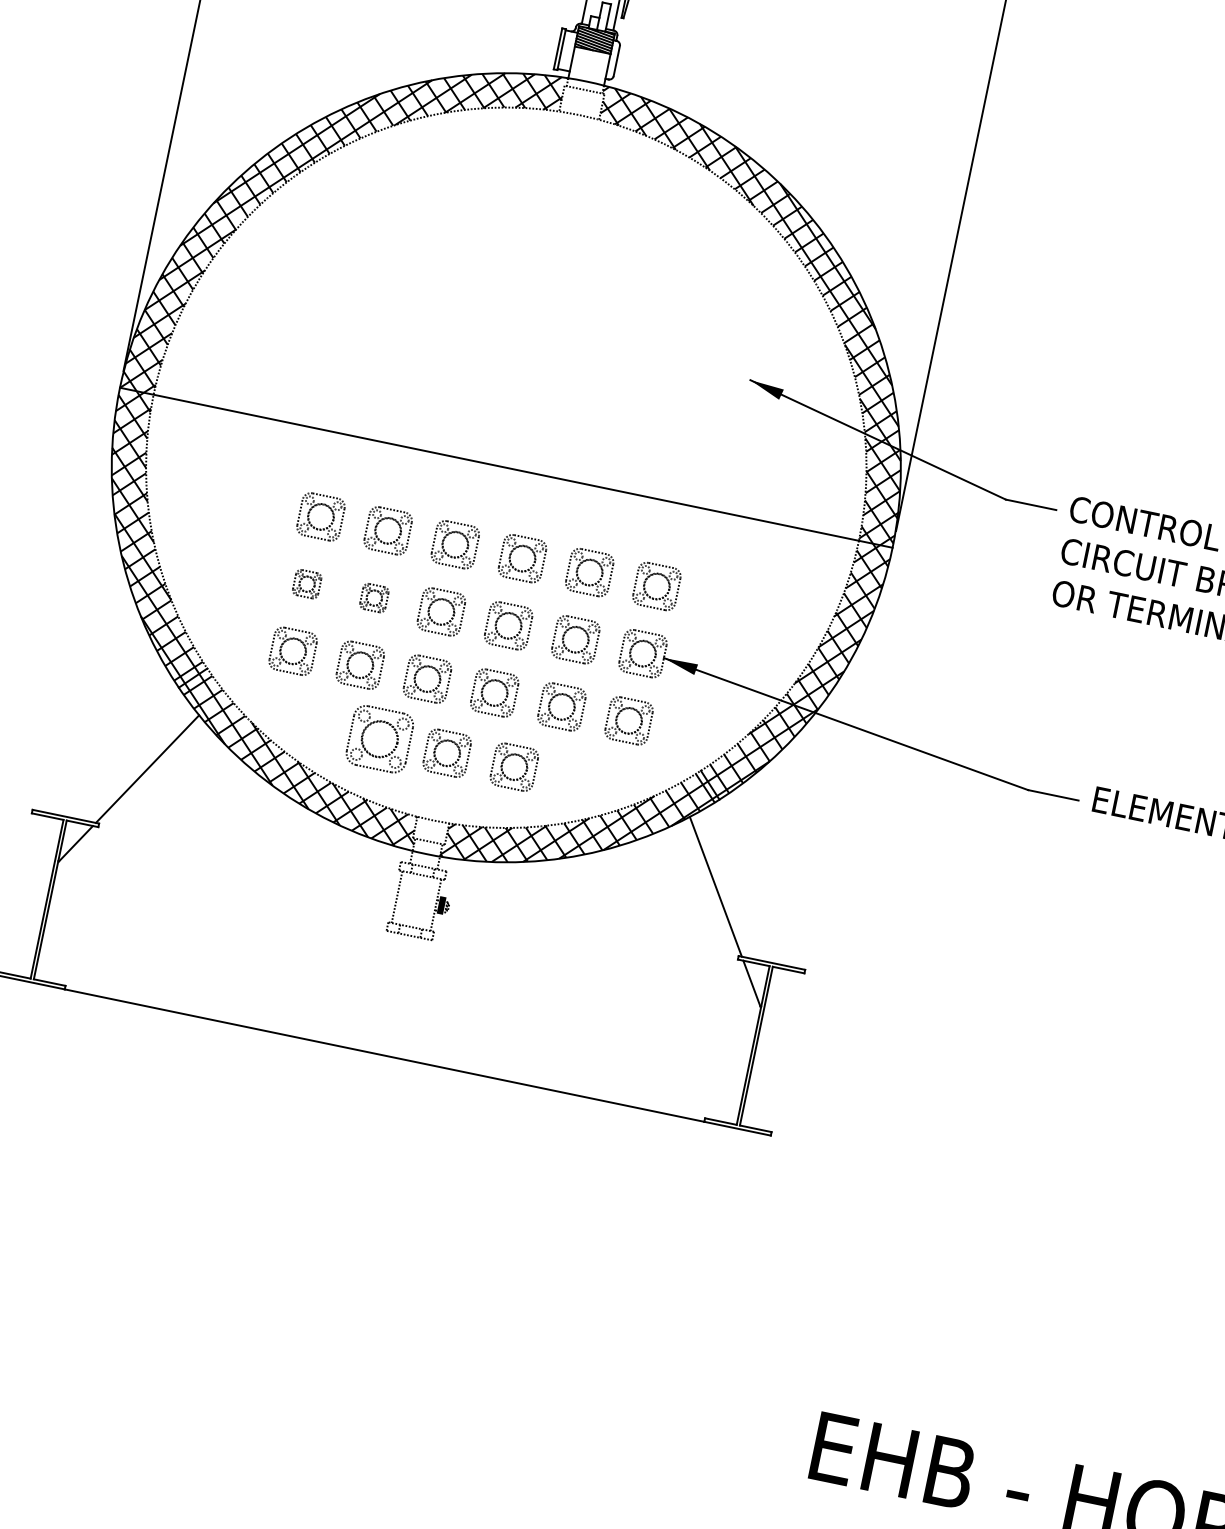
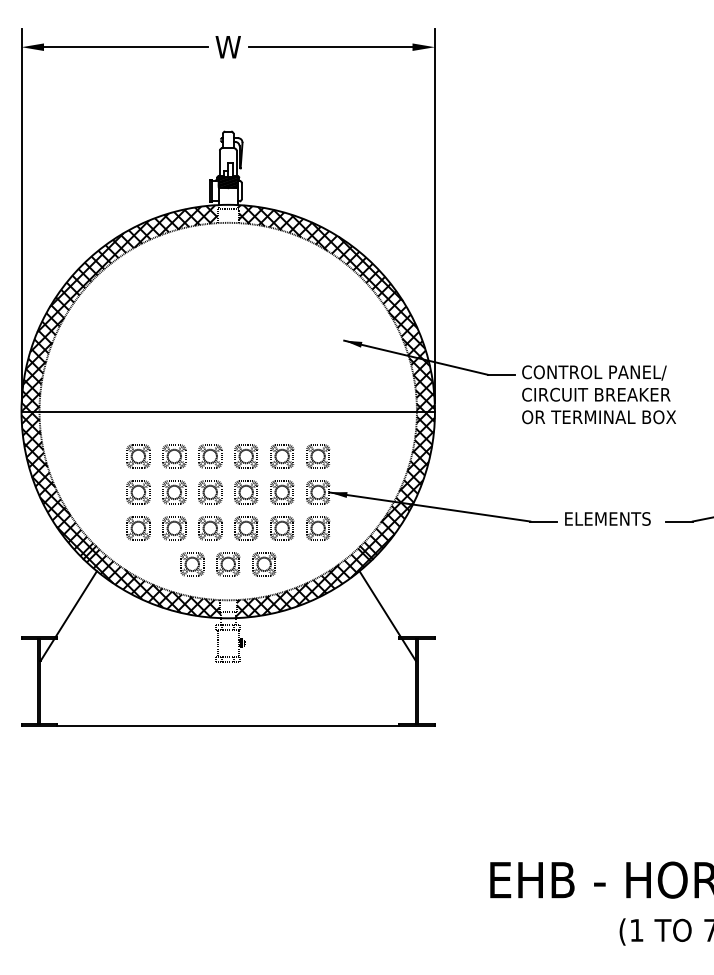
part: (307, 584) -> (138, 492), size x1.67
part: (374, 598) -> (174, 492), size x1.67
part: (380, 739) -> (192, 564), size x0.71

